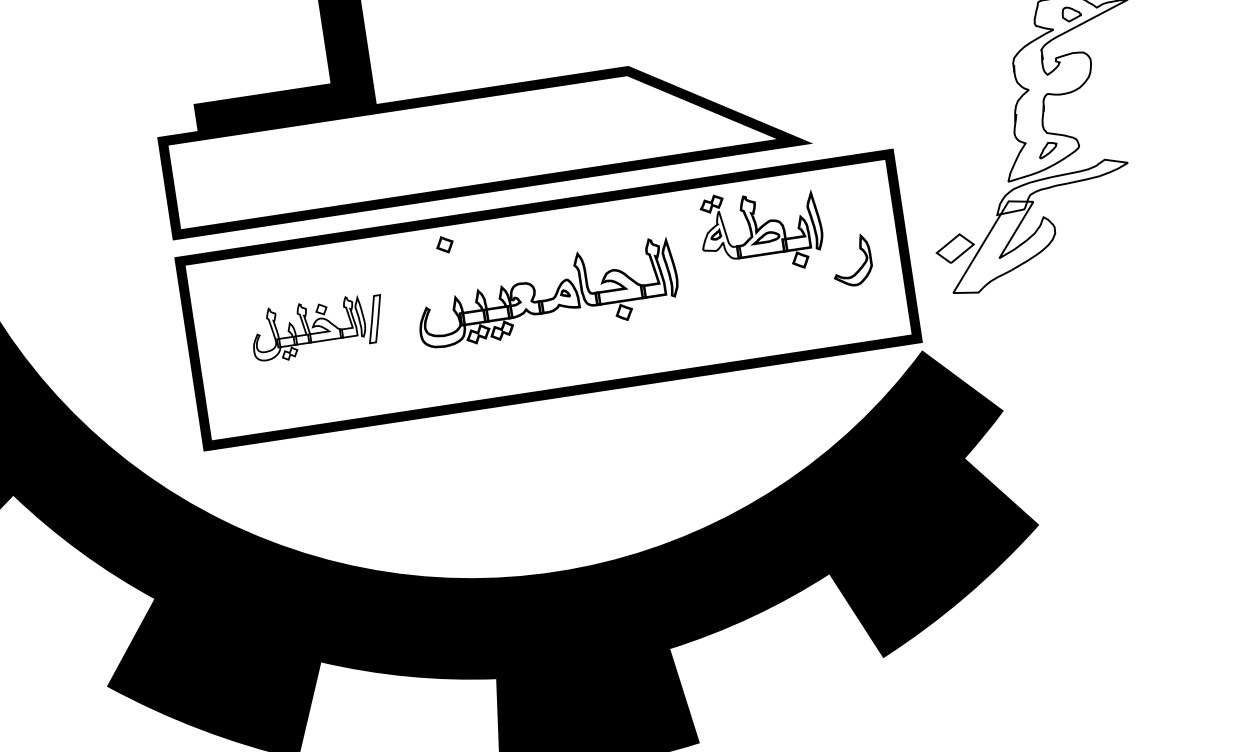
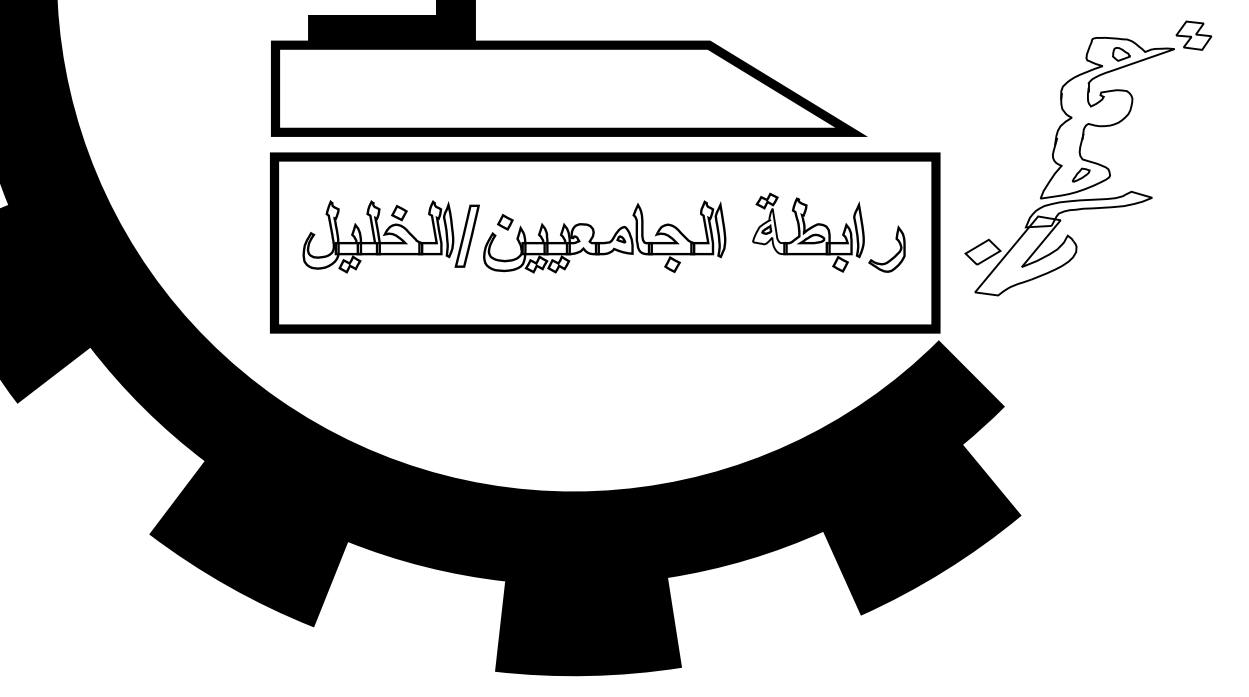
part: (761, 231) -> (808, 232), moved
part: (444, 243) -> (505, 221), moved
part: (317, 327) -> (390, 236), size x1.43

